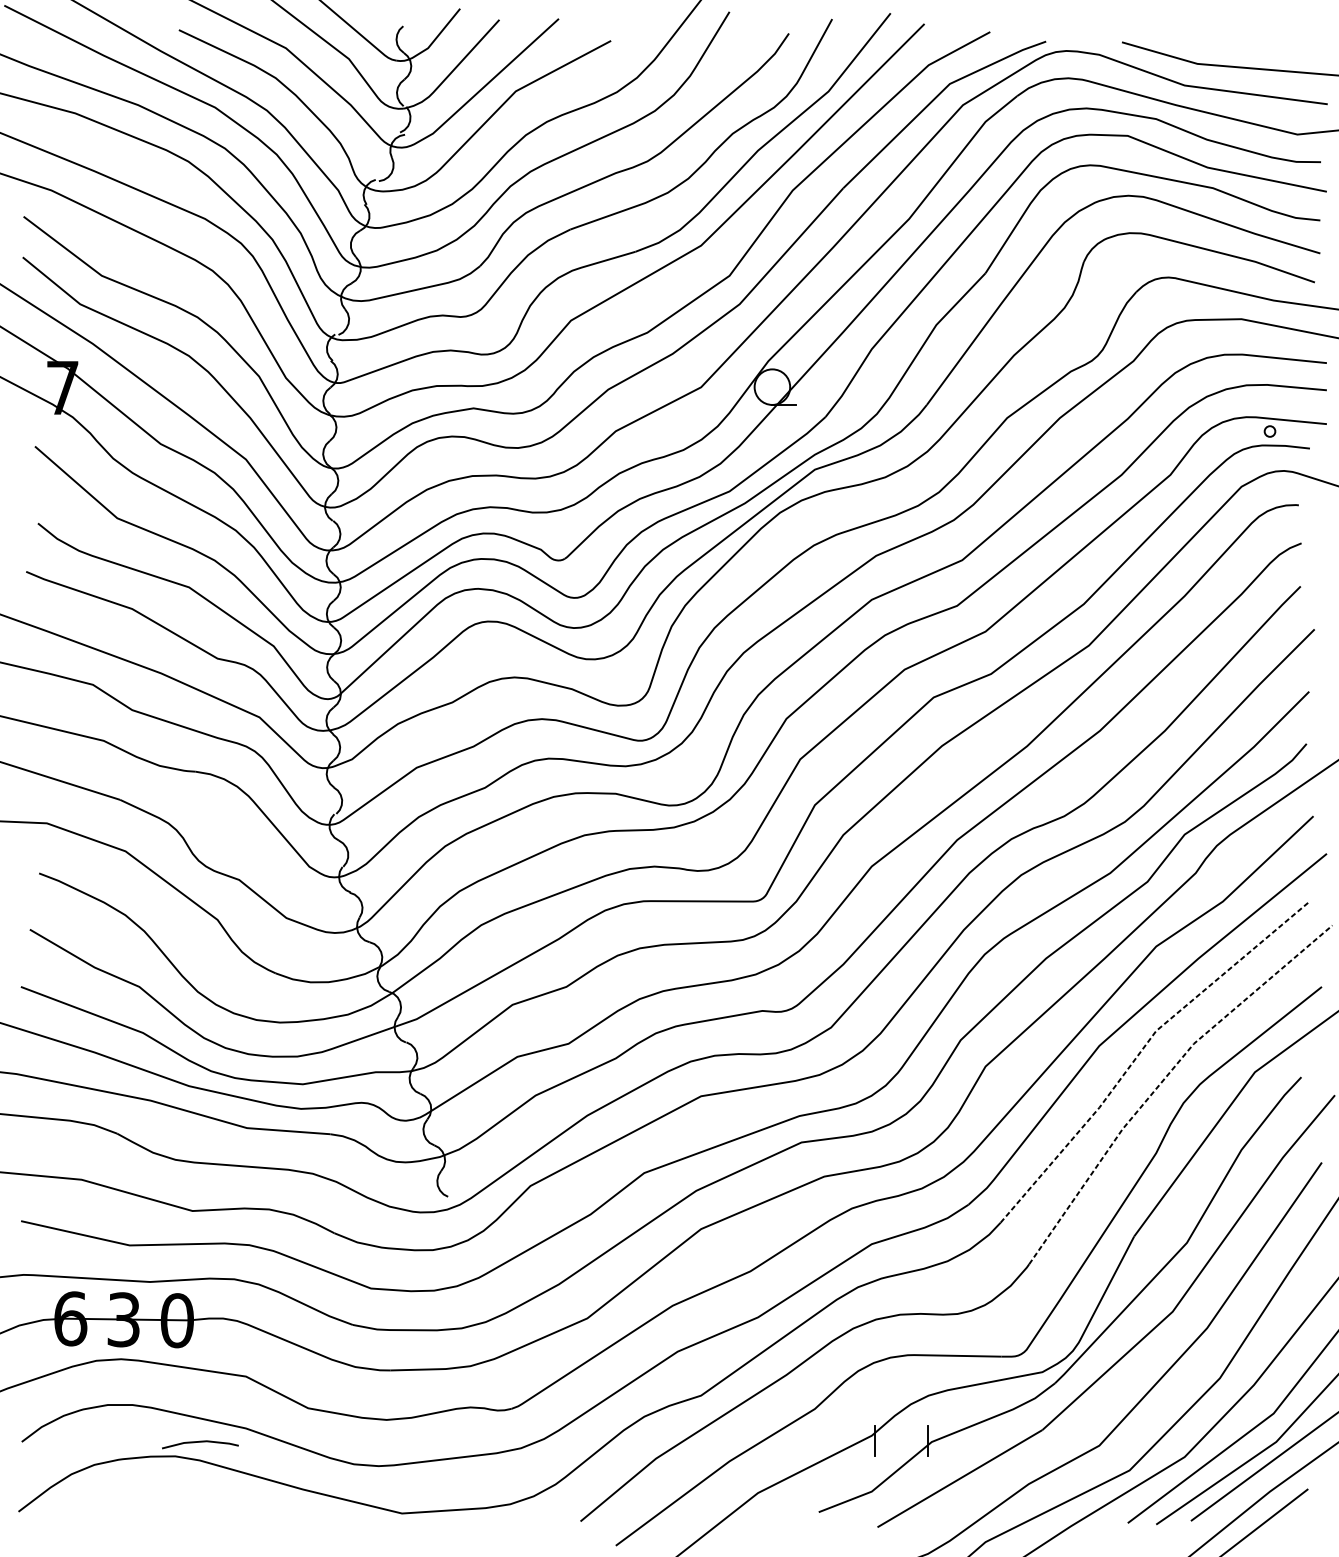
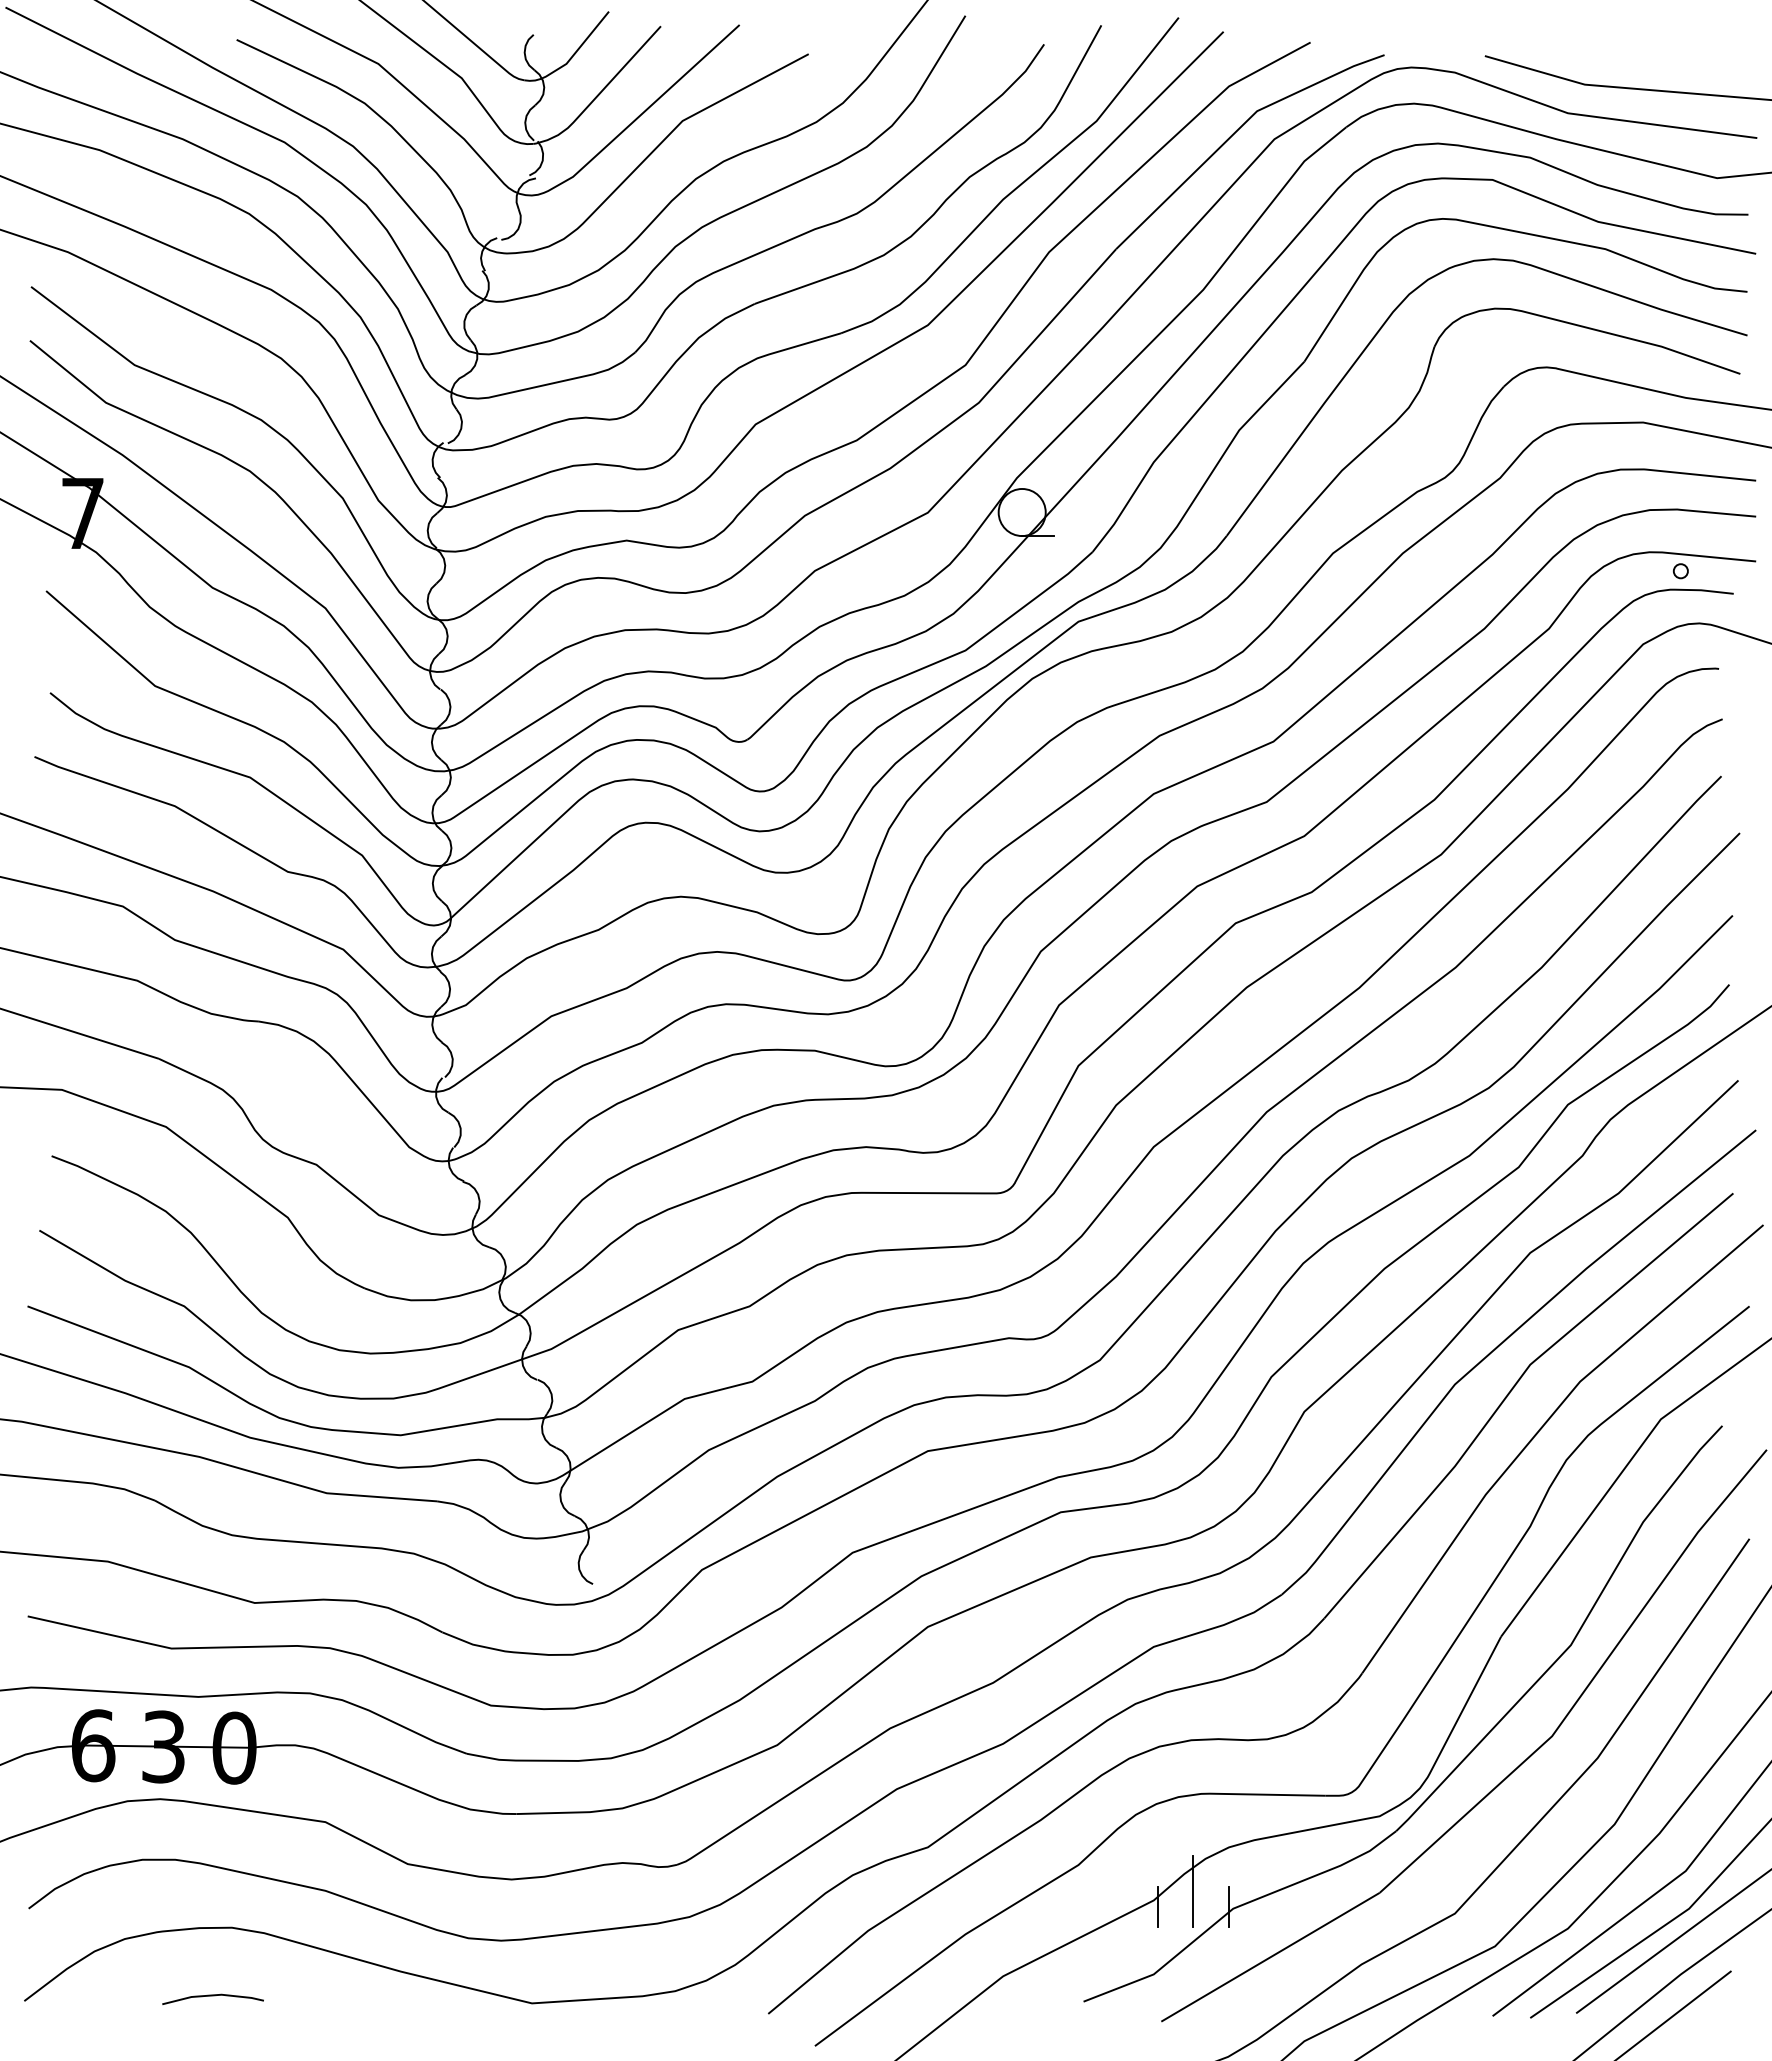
line: (1142, 1049) -> (1511, 1389), dashed -> solid
line: (1163, 1079) -> (1540, 1428), dashed -> solid
line: (901, 1428) -> (1193, 1891), added
line: (199, 1442) -> (212, 1996), moved

